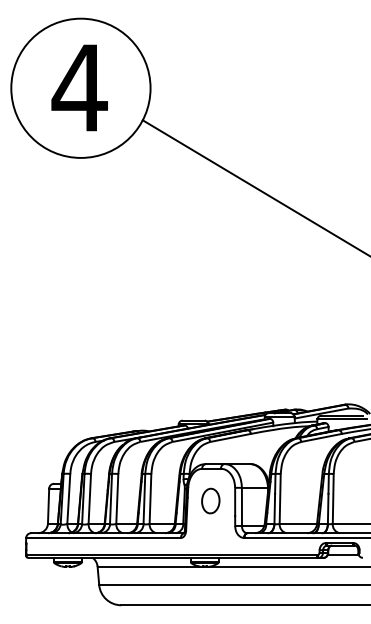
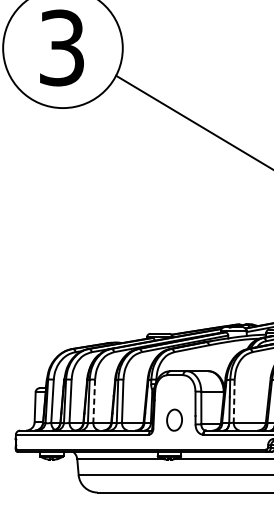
text: (79, 87) -> (61, 47), 4 -> 3
line: (117, 498) -> (94, 400), solid -> dashed
line: (280, 498) -> (234, 400), solid -> dashed
part: (210, 500) -> (174, 419), moved

